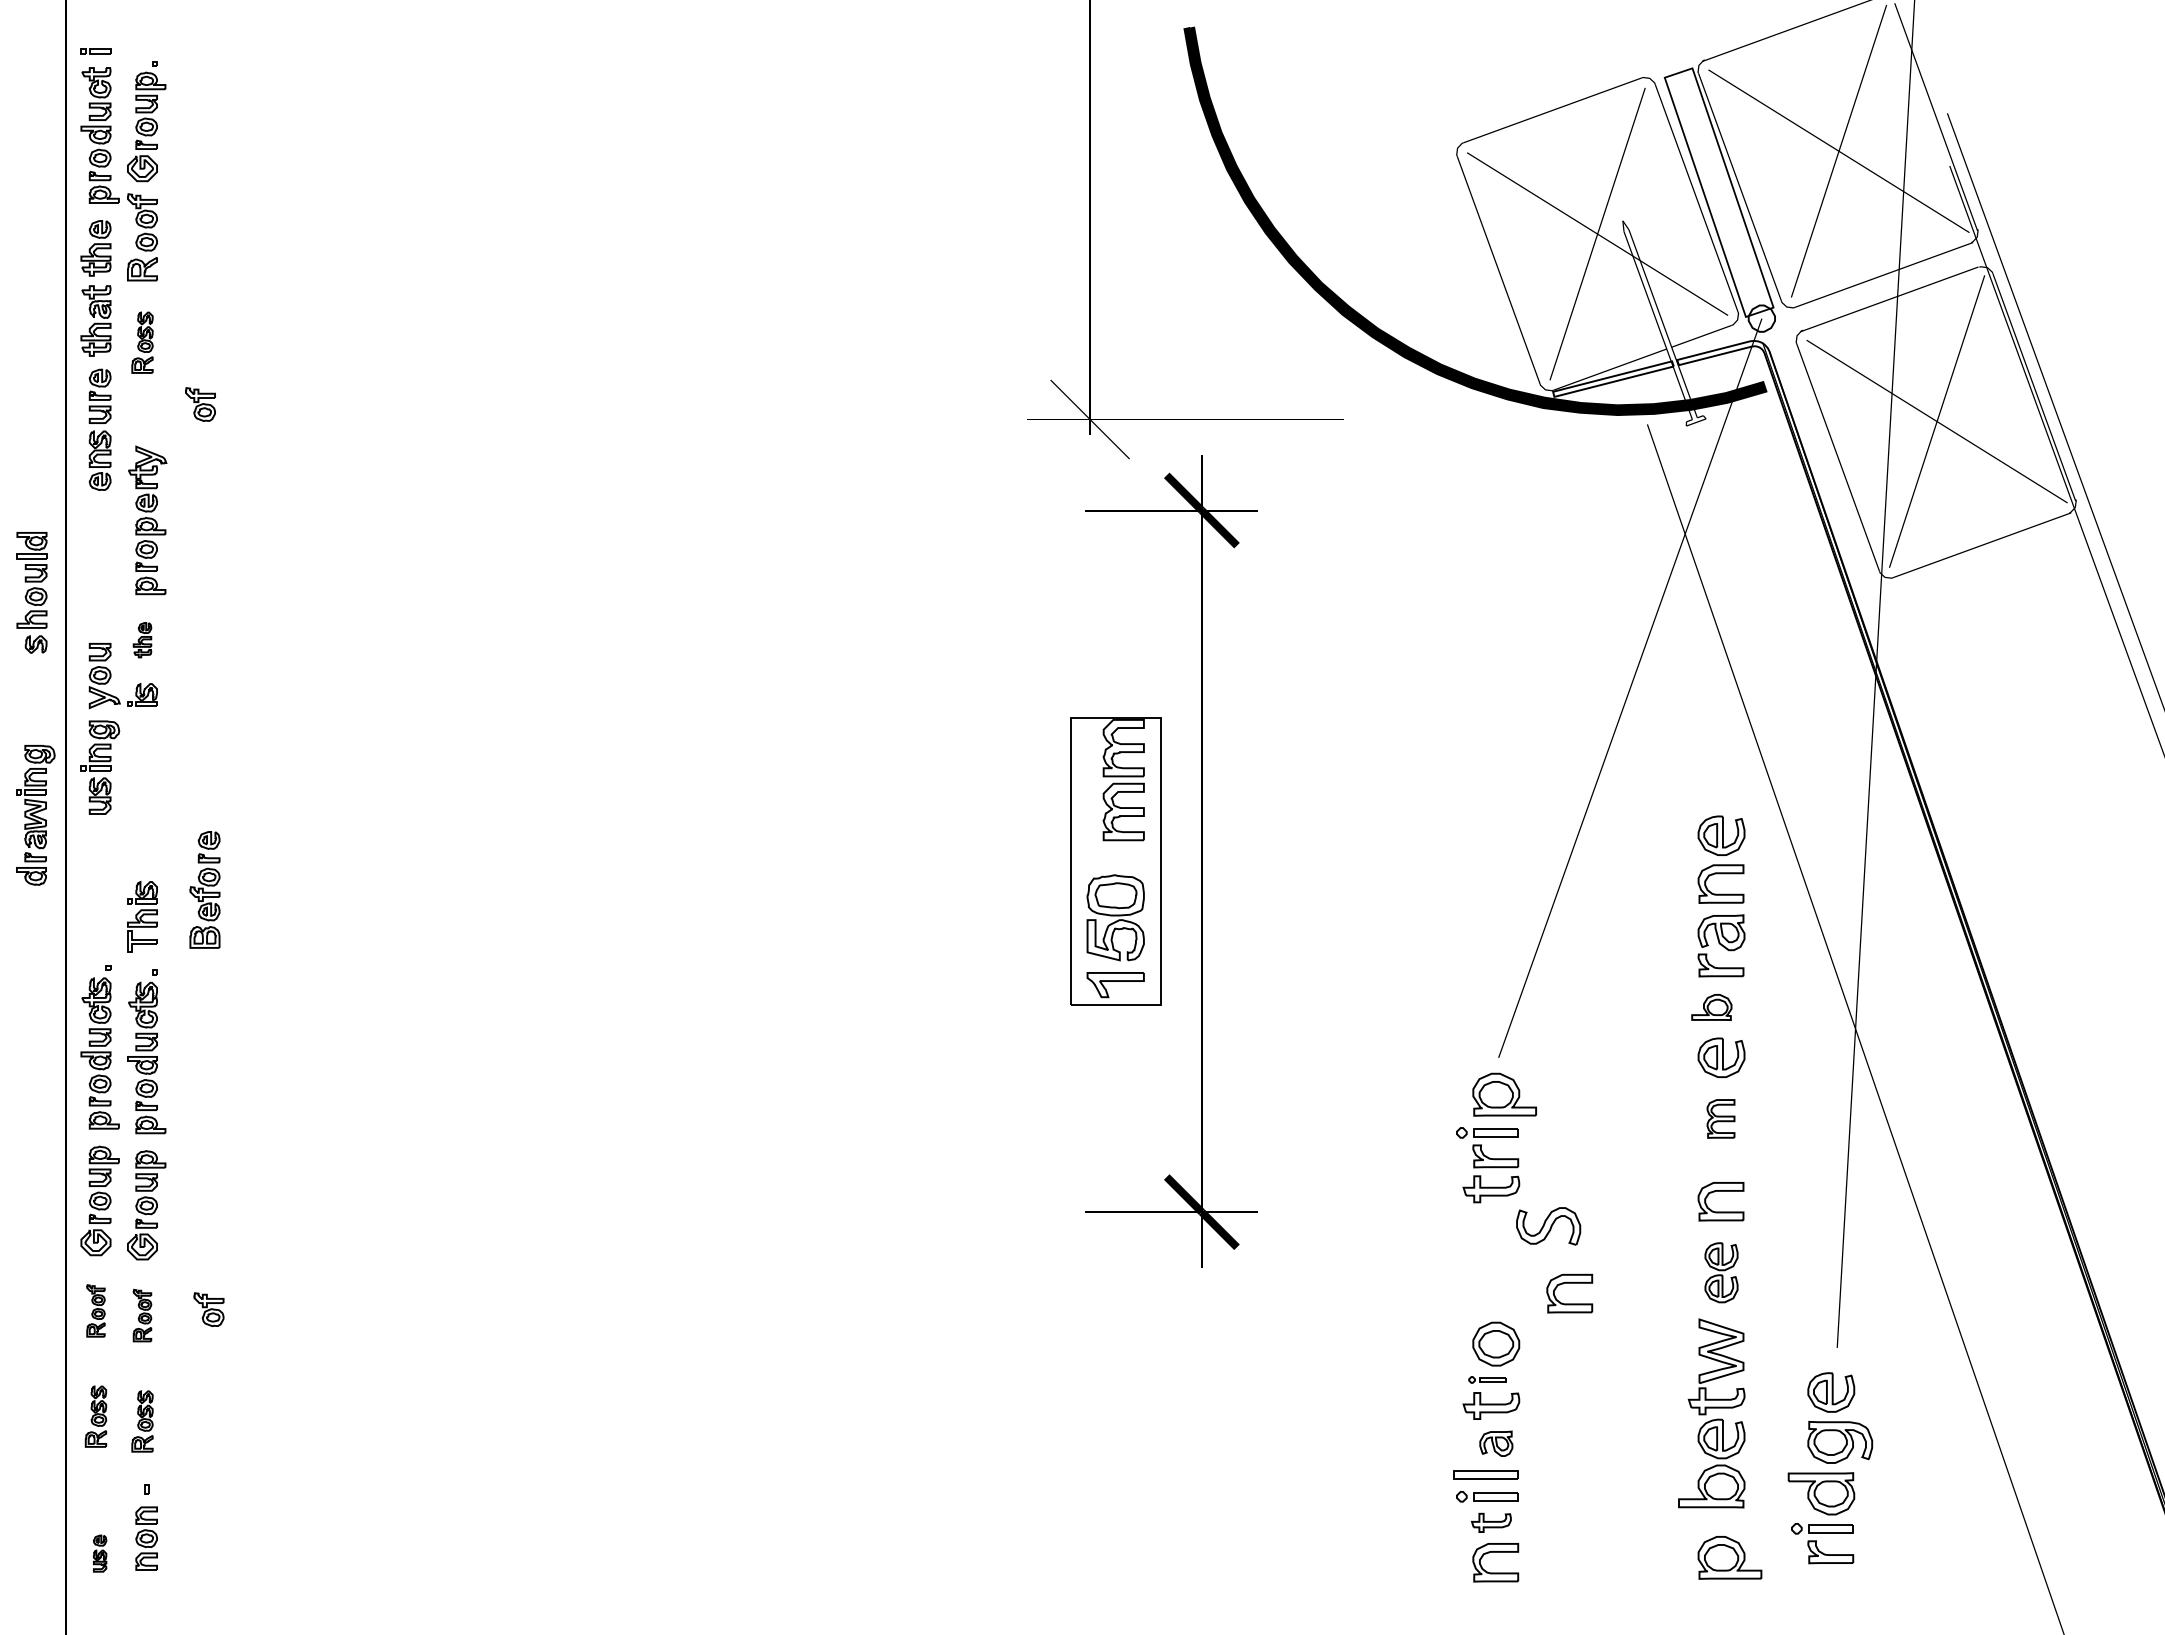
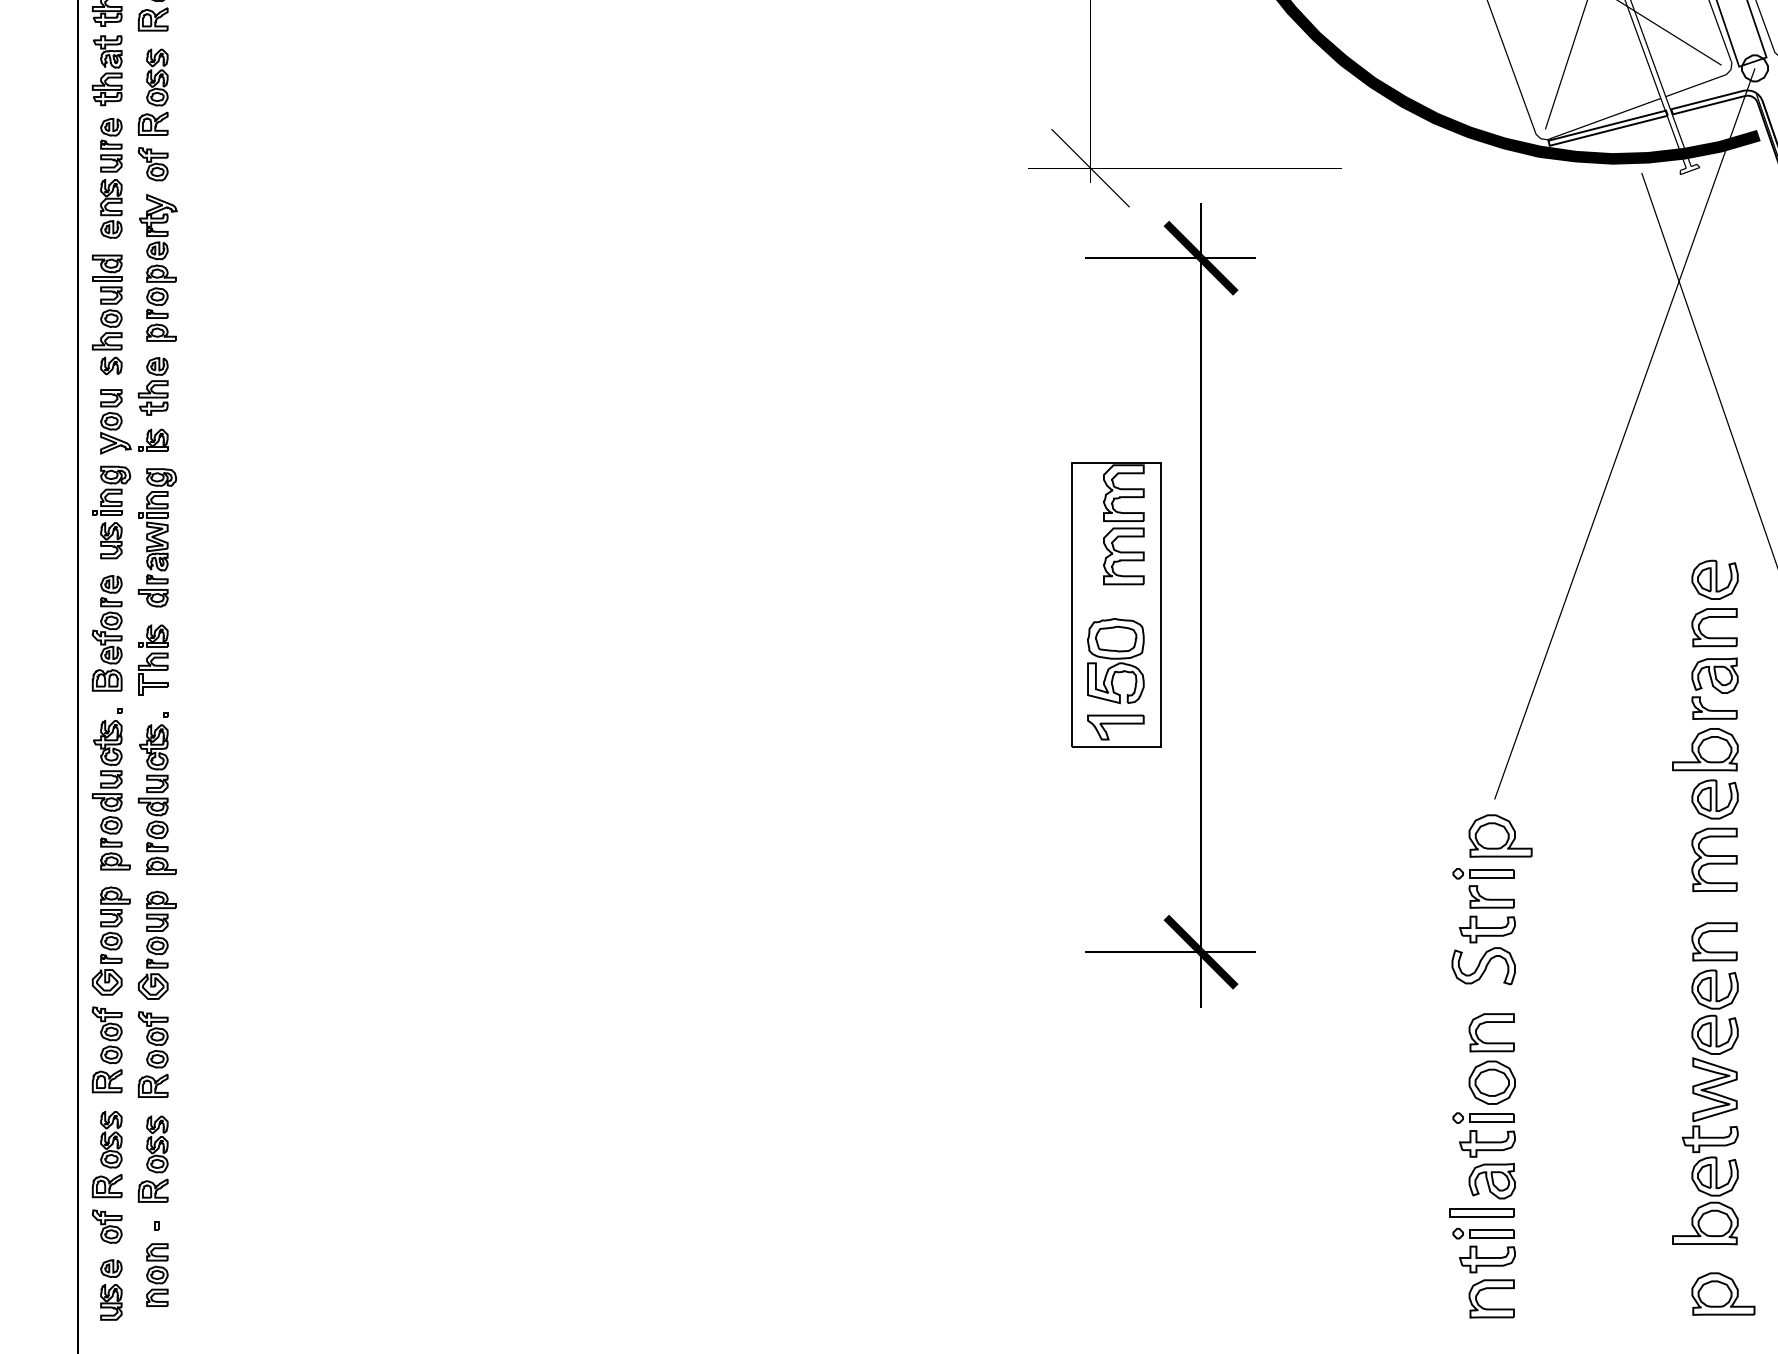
part: (142, 342) -> (153, 91), size x1.43
part: (200, 404) -> (153, 164), moved
part: (31, 592) -> (106, 314), moved
part: (142, 639) -> (153, 385), size x1.67
part: (35, 815) -> (157, 538), moved
part: (204, 889) -> (106, 633), moved
part: (1711, 1007) -> (1705, 749), size x1.67
part: (1720, 1118) -> (1714, 859), size x1.67
part: (1548, 1226) -> (1483, 966), moved
part: (1721, 1272) -> (1715, 1011), size x1.43
part: (1569, 1283) -> (1491, 1022), moved
part: (208, 1309) -> (106, 1226), moved
part: (95, 1310) -> (106, 1049), size x1.67
part: (142, 1315) -> (153, 1054), size x1.67
part: (1487, 1379) -> (1483, 1117), size x1.67
part: (95, 1416) -> (106, 1154), size x1.43
part: (142, 1421) -> (153, 1159), size x1.43
part: (1496, 1443) -> (1492, 1180), size x1.43
part: (1491, 1522) -> (1487, 1259), size x1.43
part: (99, 1553) -> (110, 1289), size x1.67

